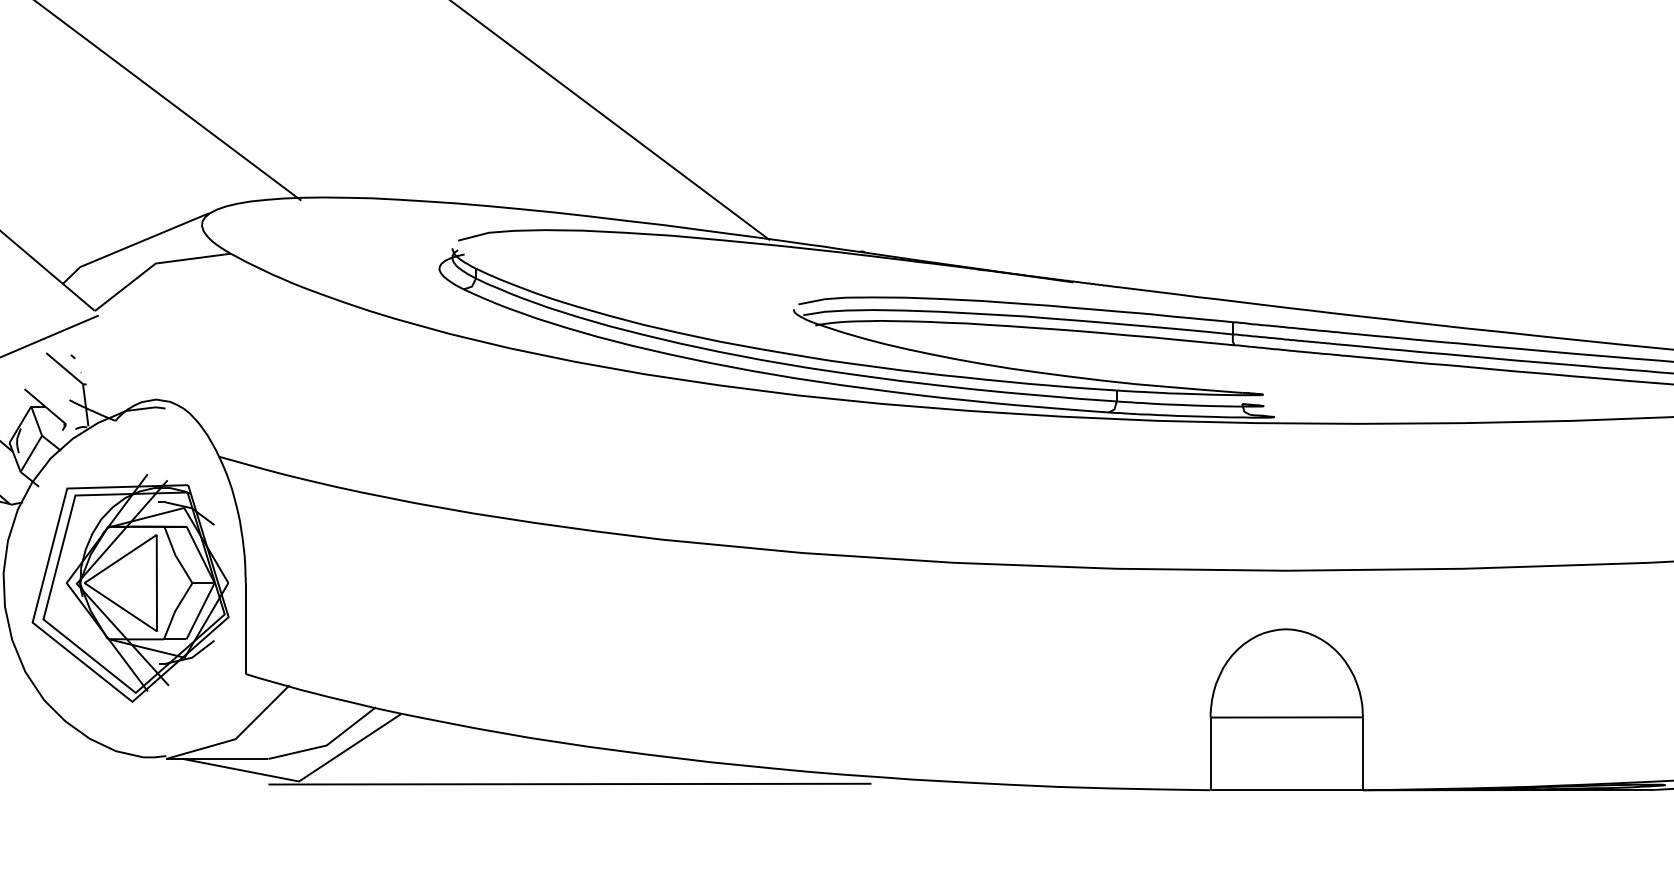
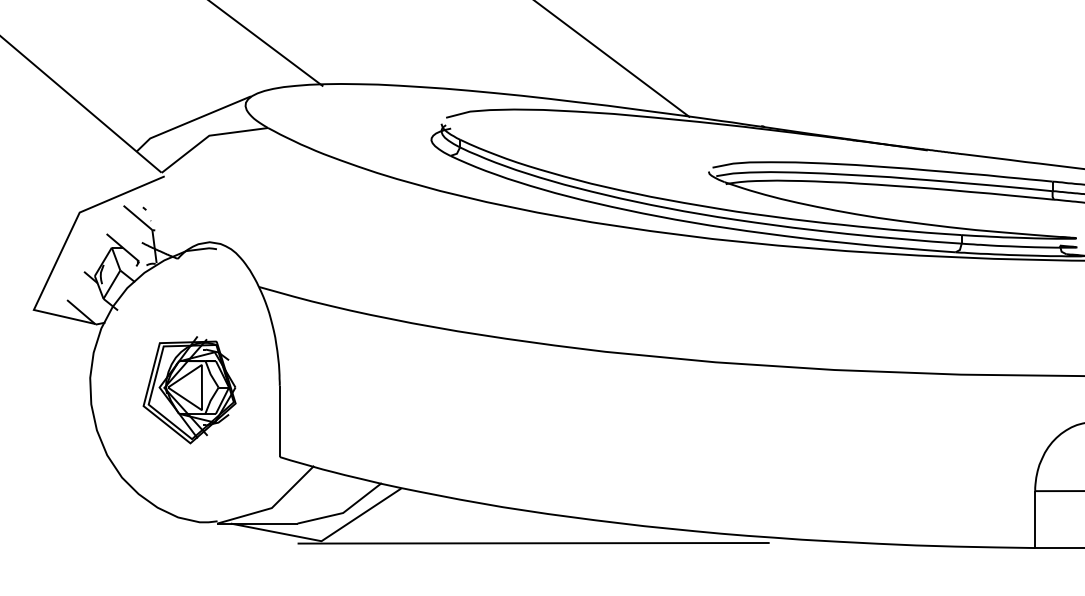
part: (130, 588) -> (189, 390), size x0.6

